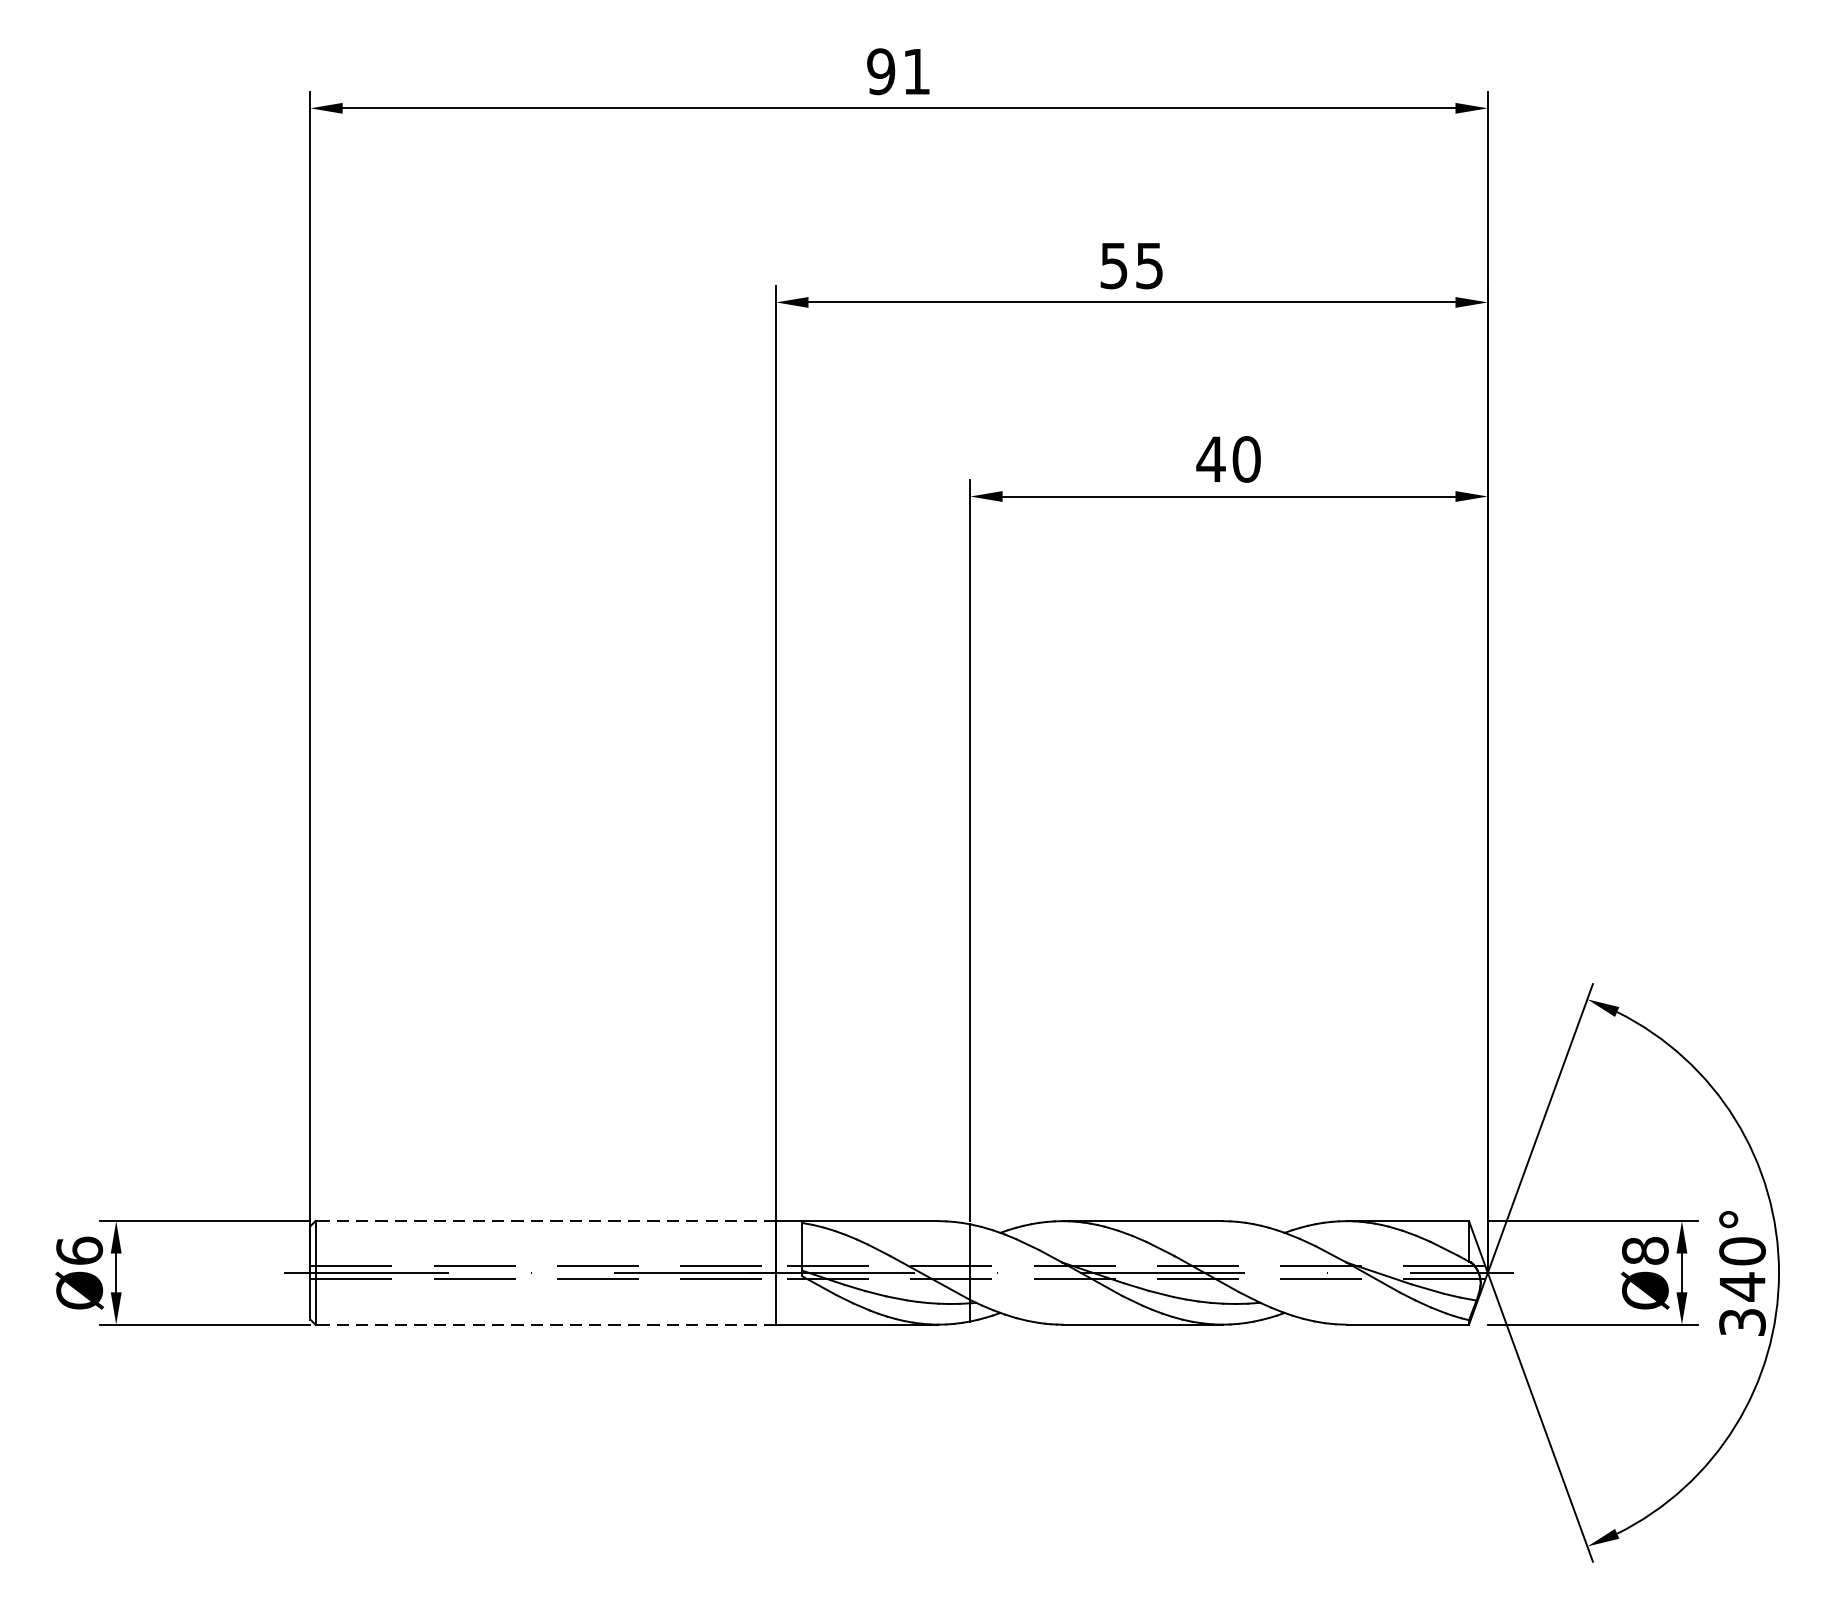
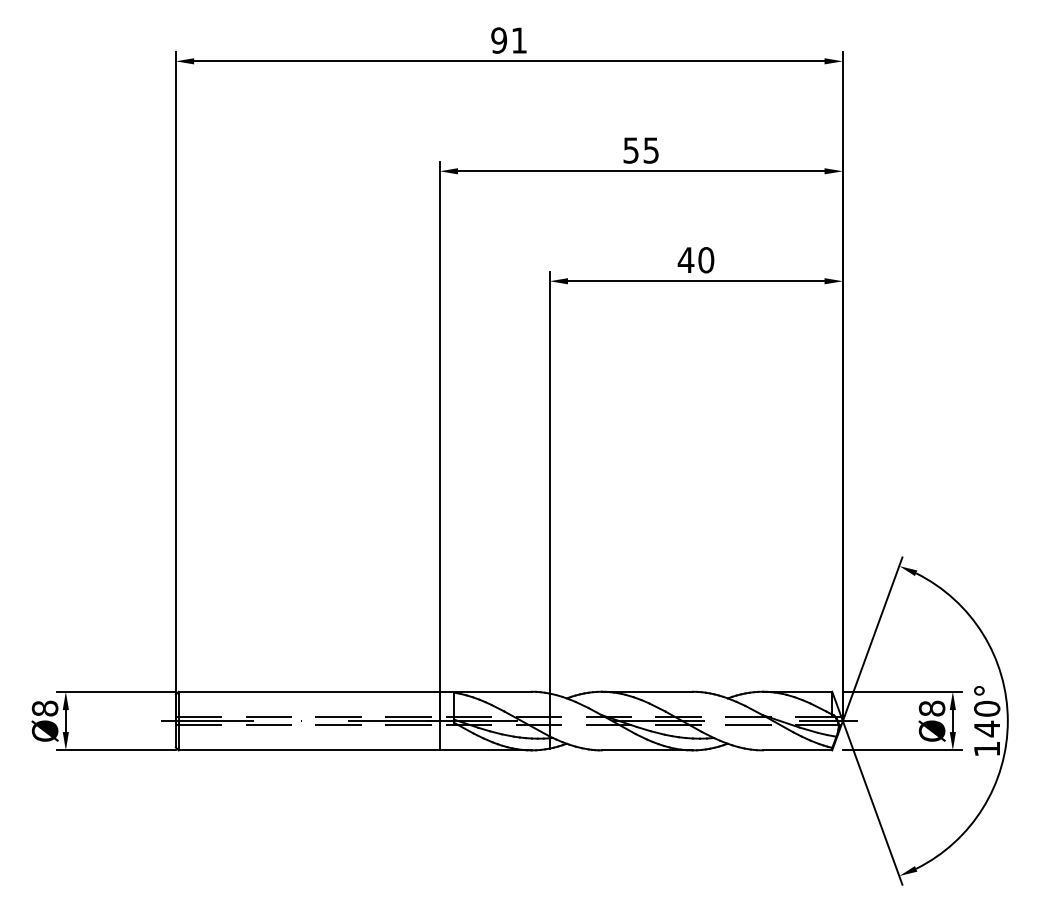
line: (544, 1220) -> (308, 691), dashed -> solid
text: (78, 1250) -> (44, 708), Ø6 -> Ø8
text: (1743, 1321) -> (987, 748), 340° -> 140°
line: (544, 1324) -> (308, 750), dashed -> solid

